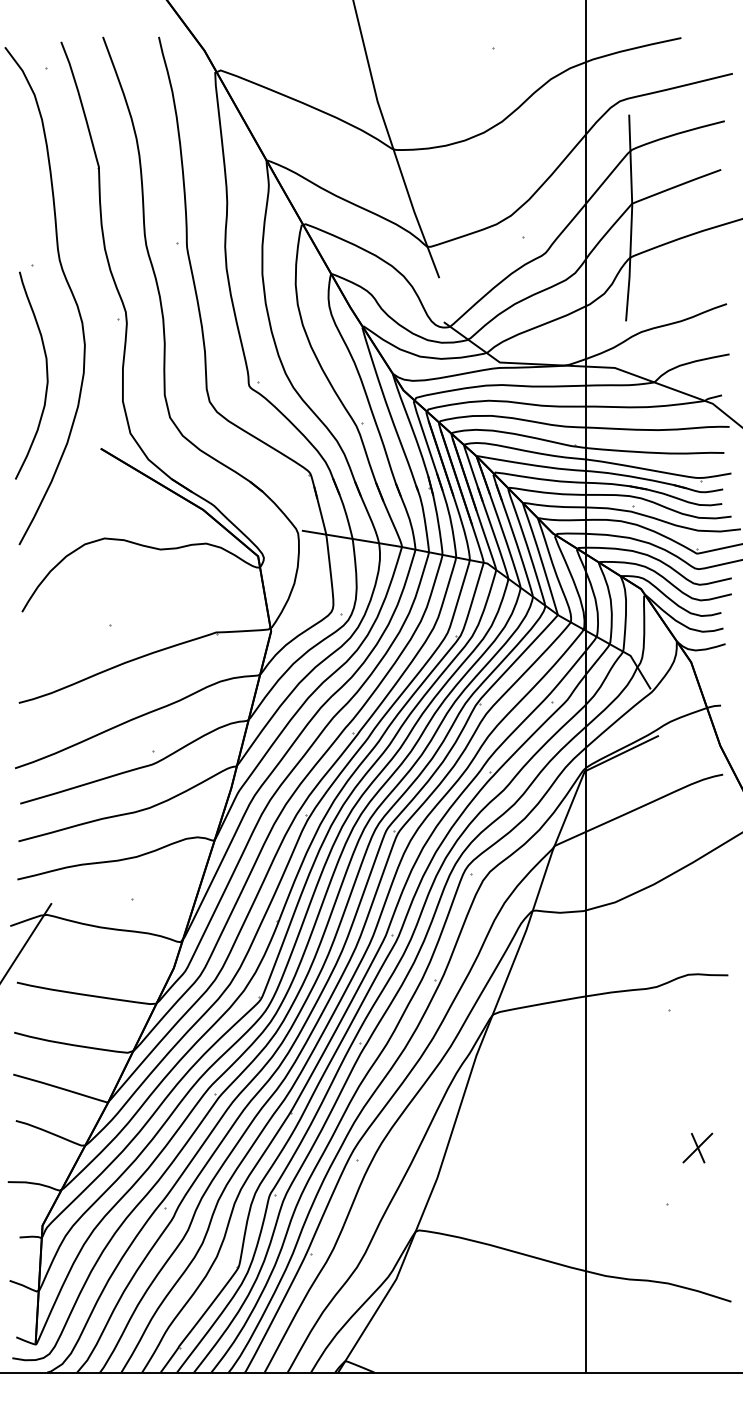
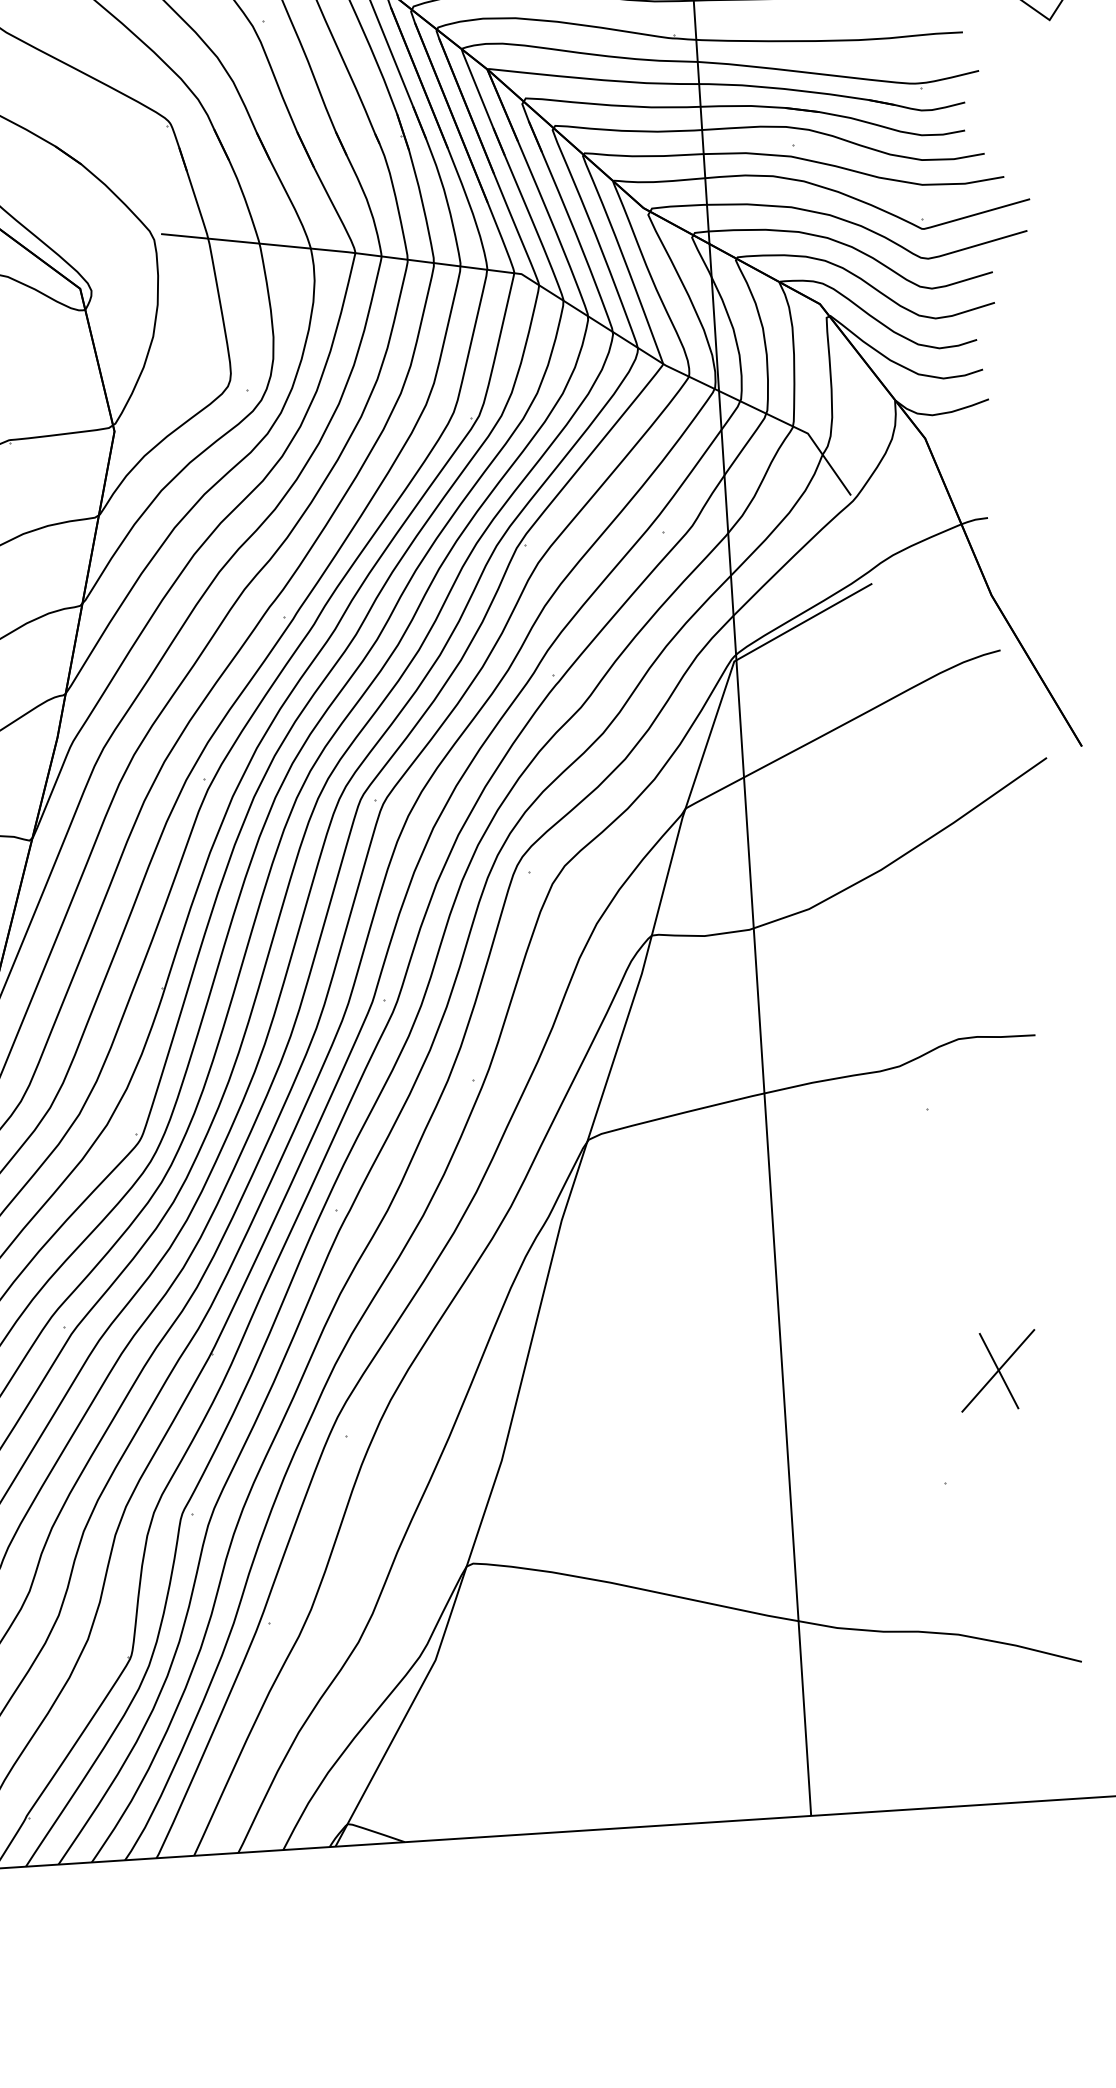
part: (697, 1147) -> (997, 1369), size x1.4

